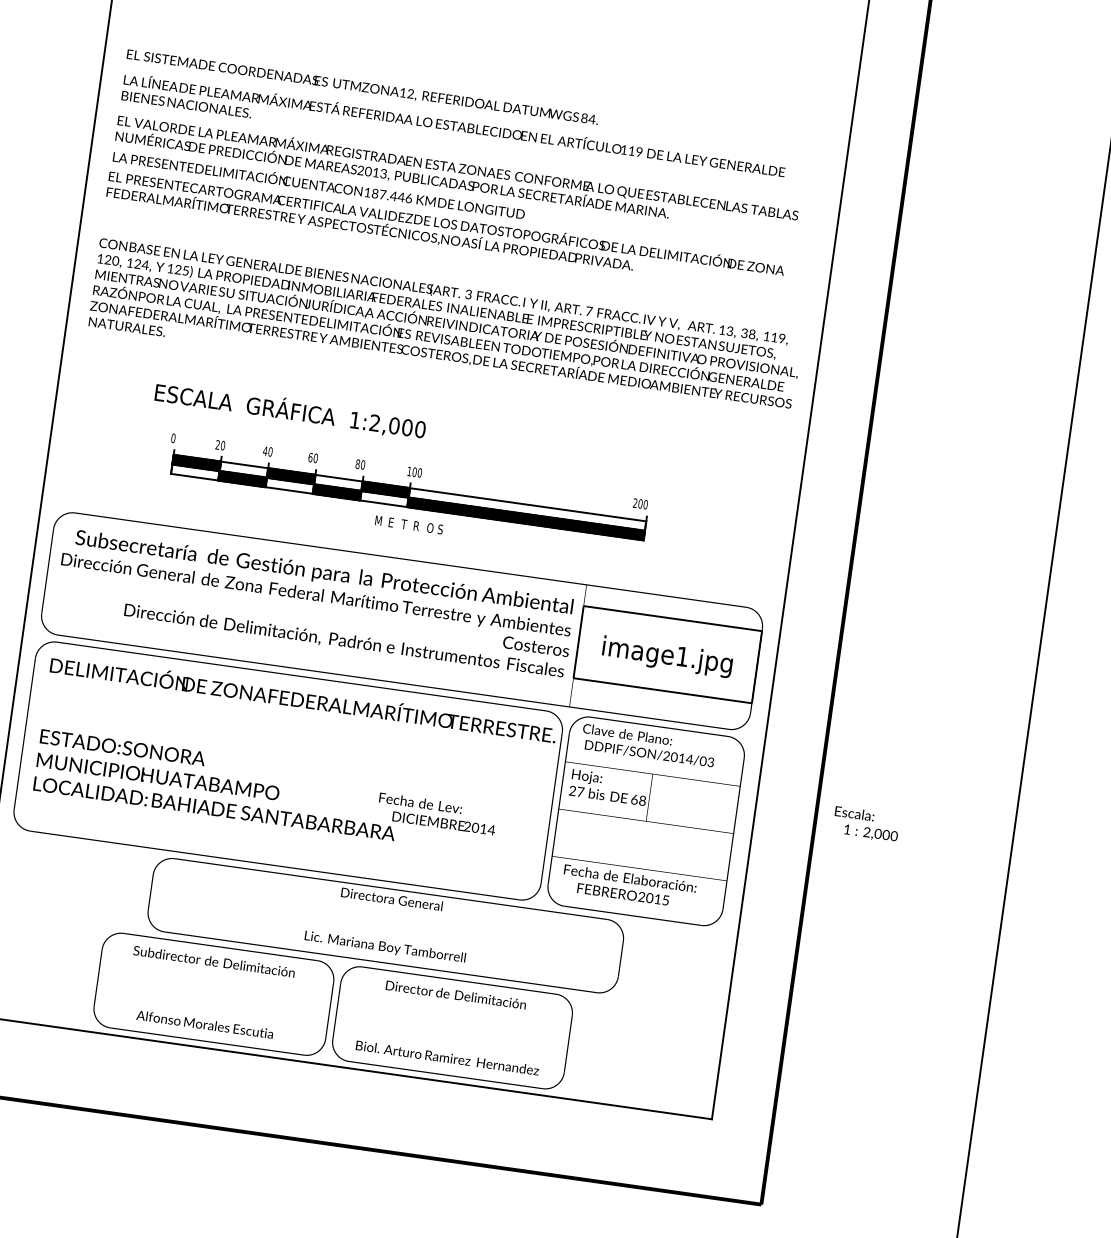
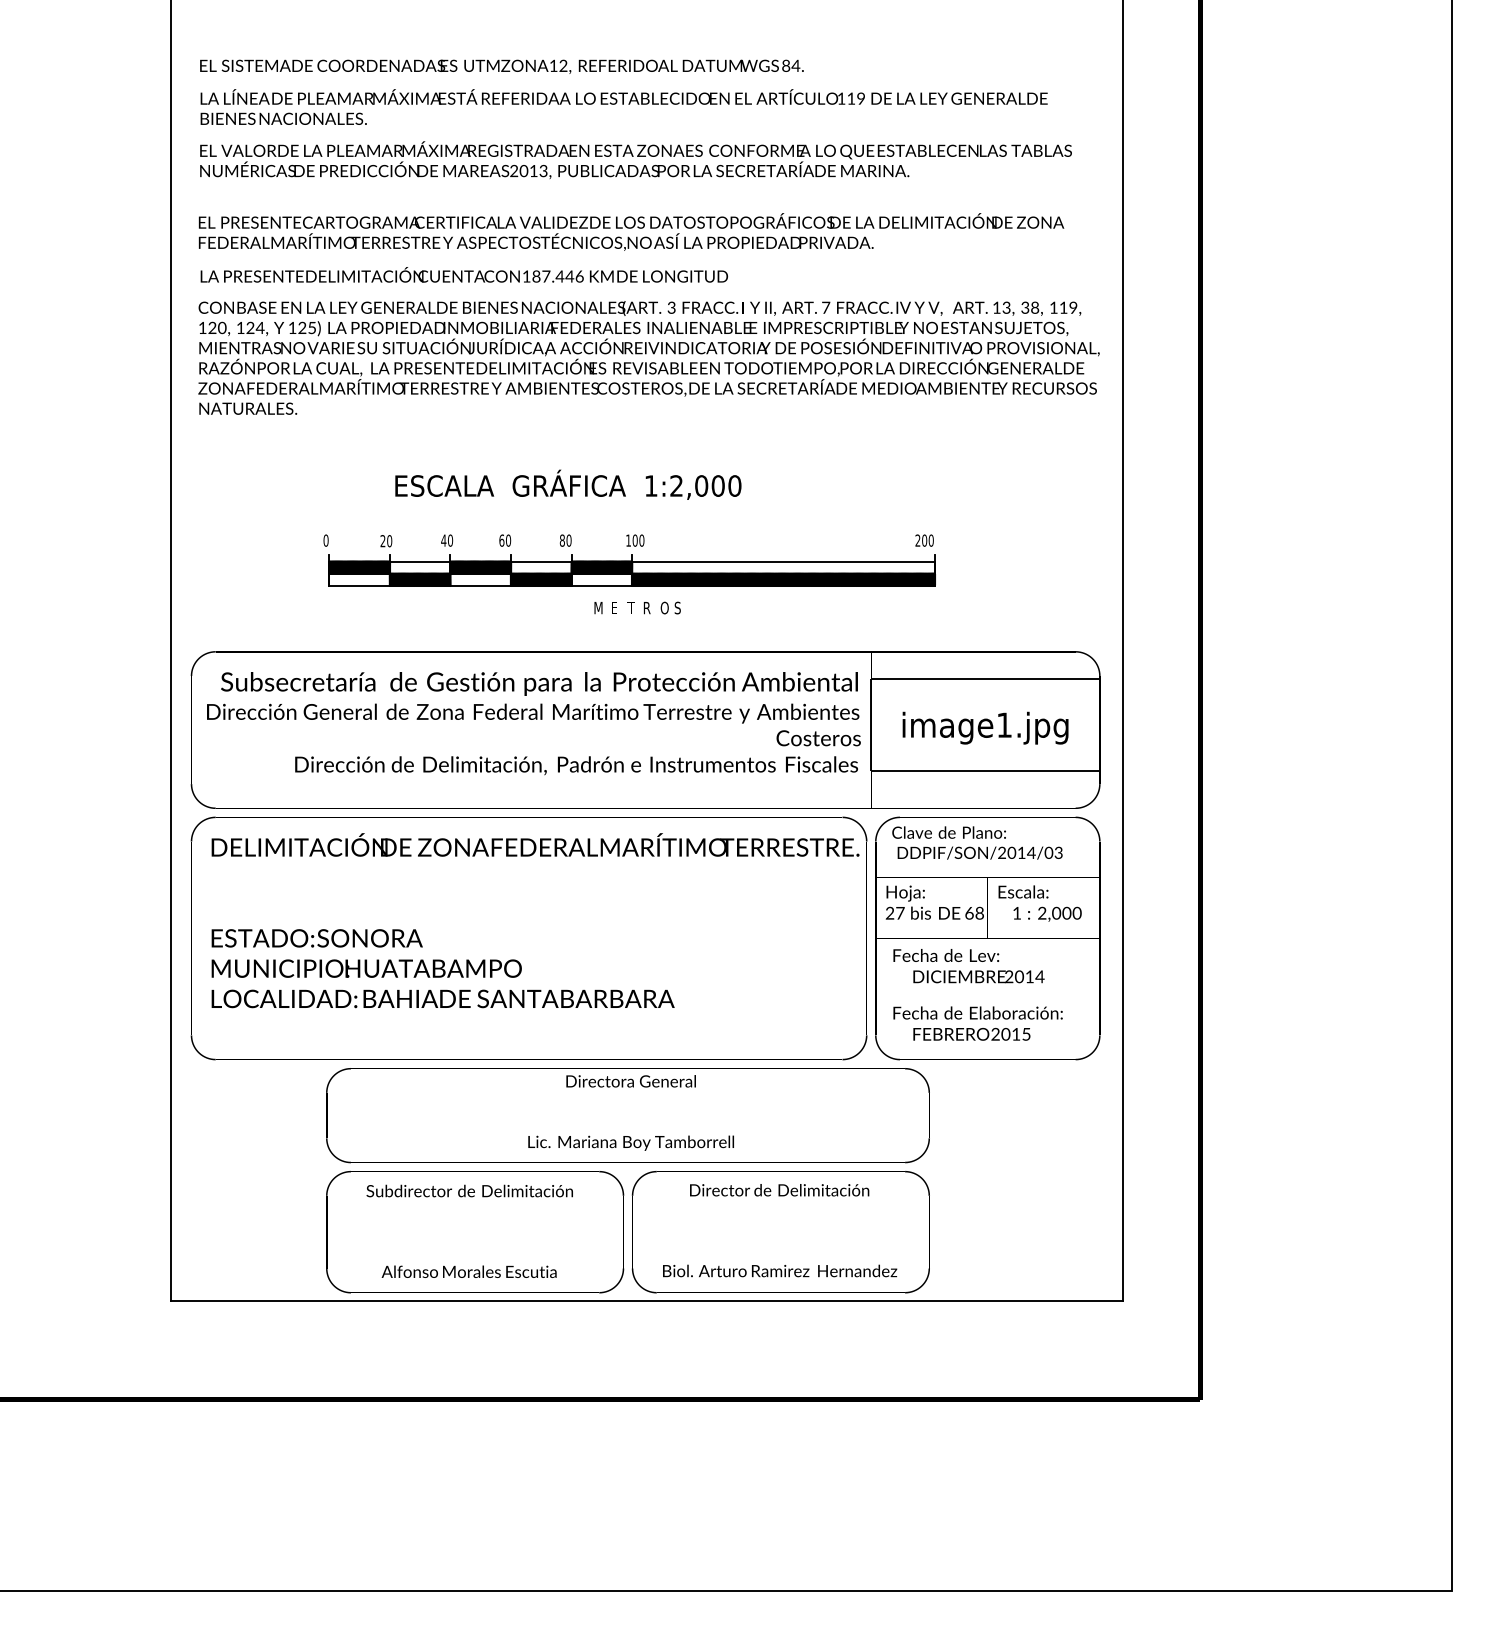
text: (319, 184) -> (464, 274), moved
text: (290, 410) -> (568, 484), moved
text: (436, 814) -> (968, 966), moved
text: (865, 824) -> (1039, 903), moved
text: (385, 925) -> (627, 1115), moved

